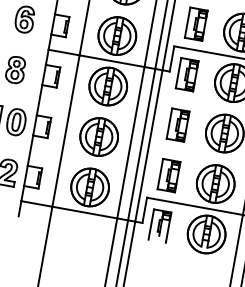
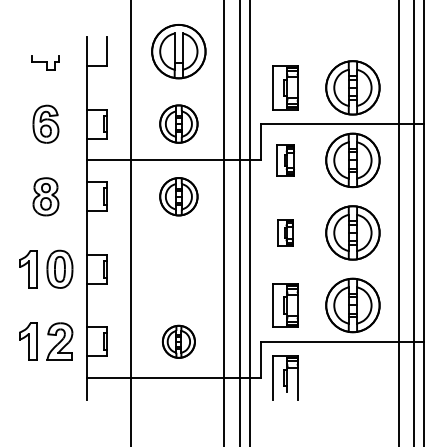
part: (117, 35) -> (178, 123), size x0.7
part: (186, 74) -> (285, 160), size x0.7
part: (108, 86) -> (178, 196), size x0.7
part: (177, 124) -> (285, 232), size x0.6
part: (99, 136) -> (178, 268), removed
part: (89, 187) -> (178, 341), size x0.6
part: (206, 234) -> (352, 377), removed

